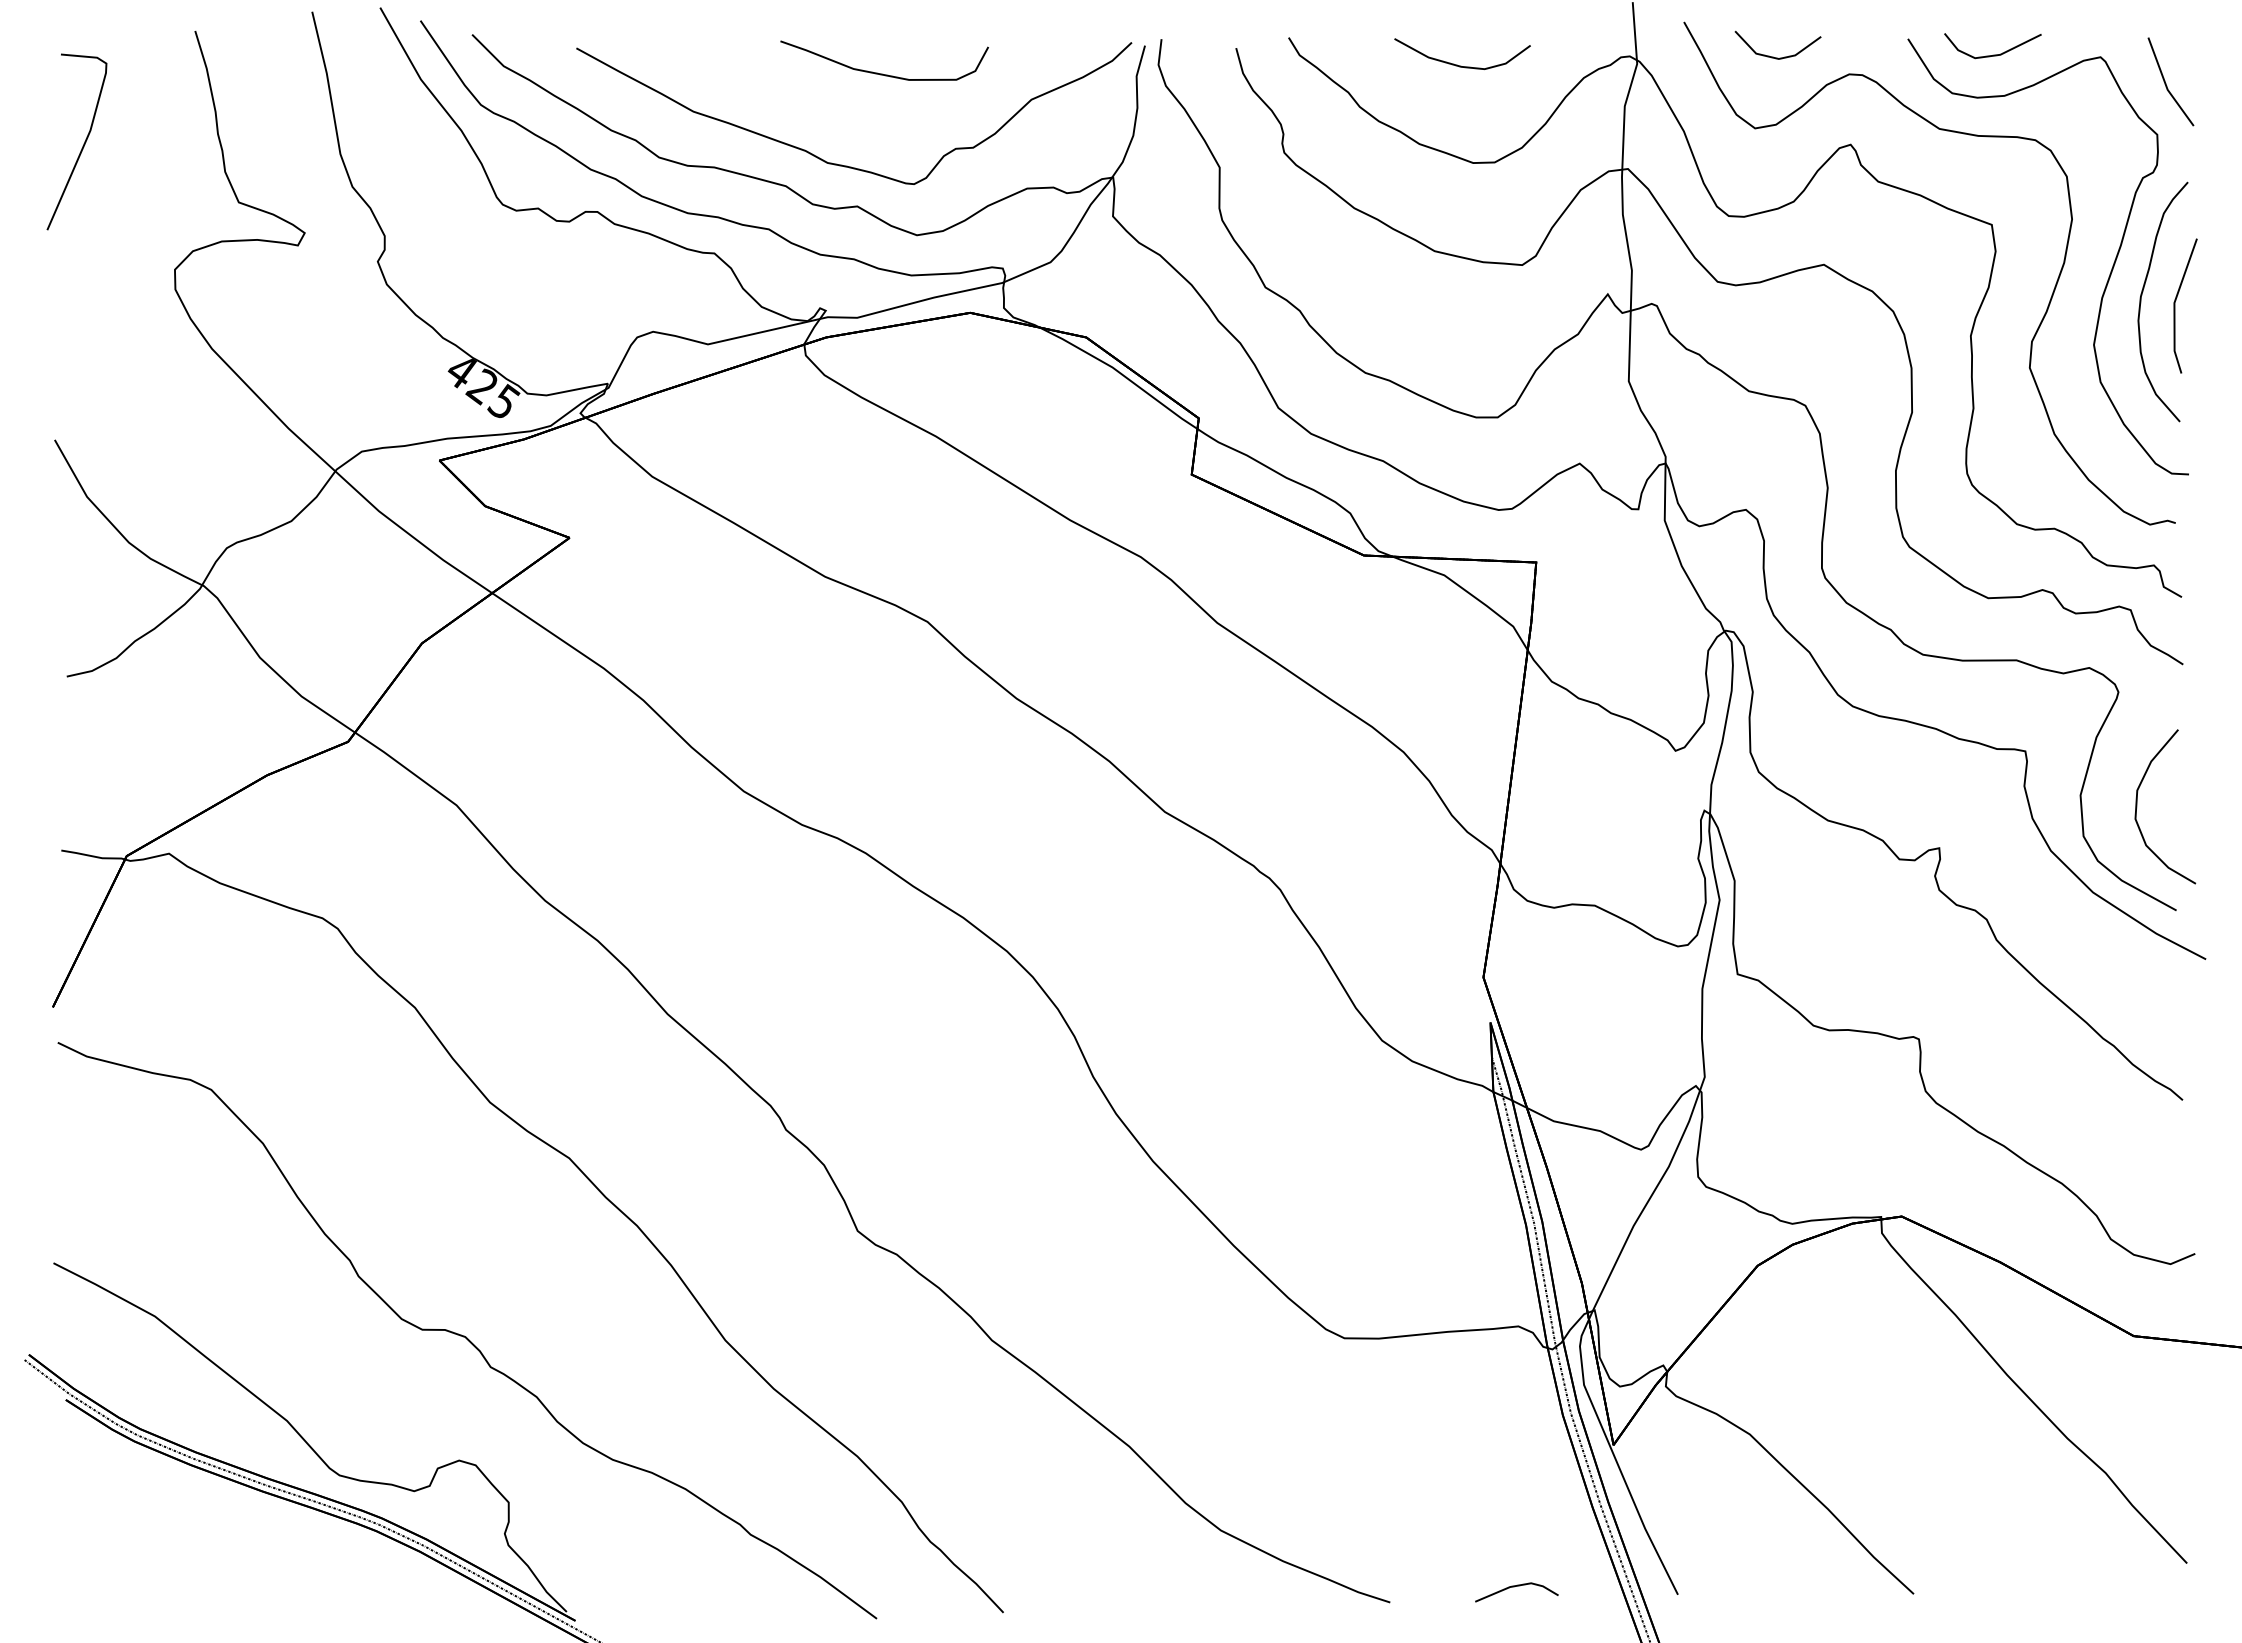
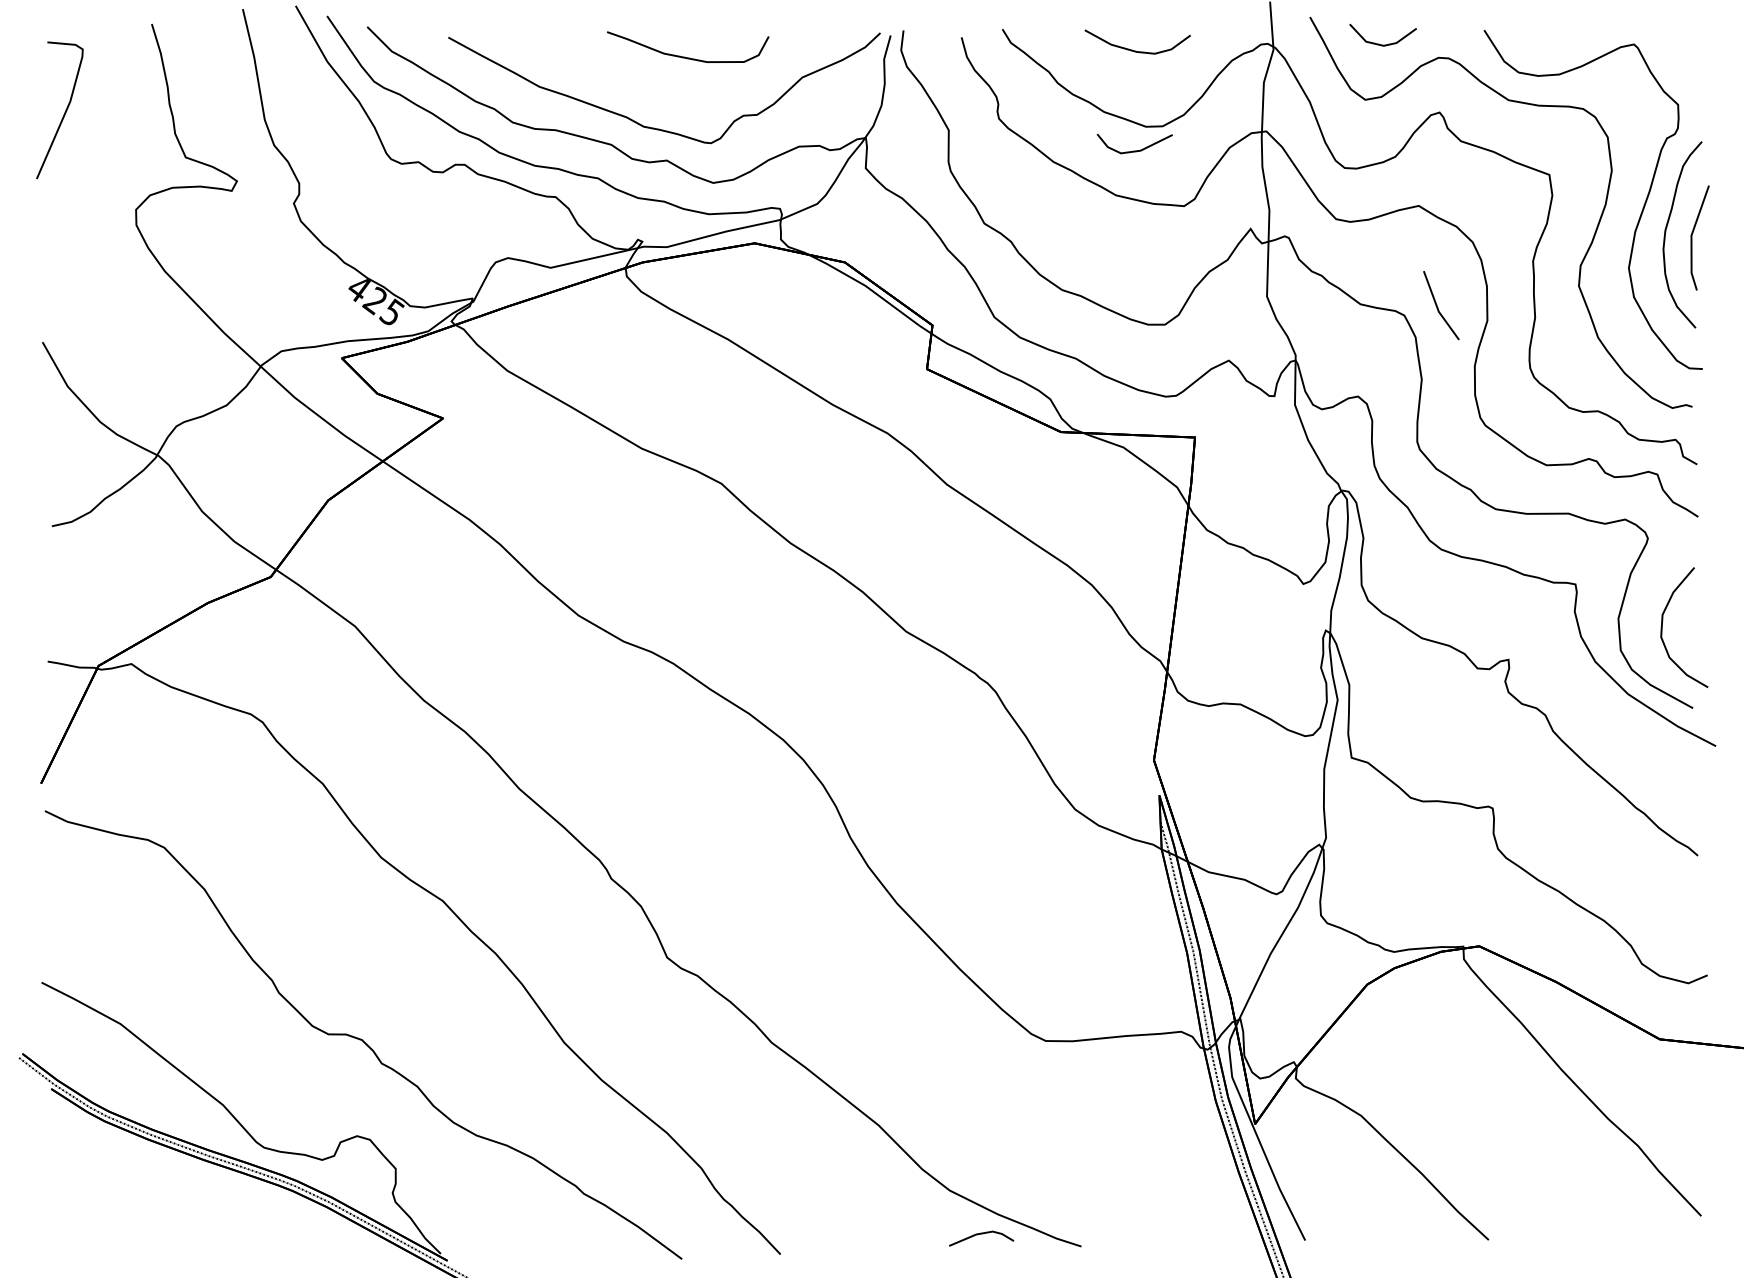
line: (1993, 54) -> (1135, 150), moved
line: (2166, 83) -> (1437, 306), moved
line: (1514, 1587) -> (979, 1234), moved

